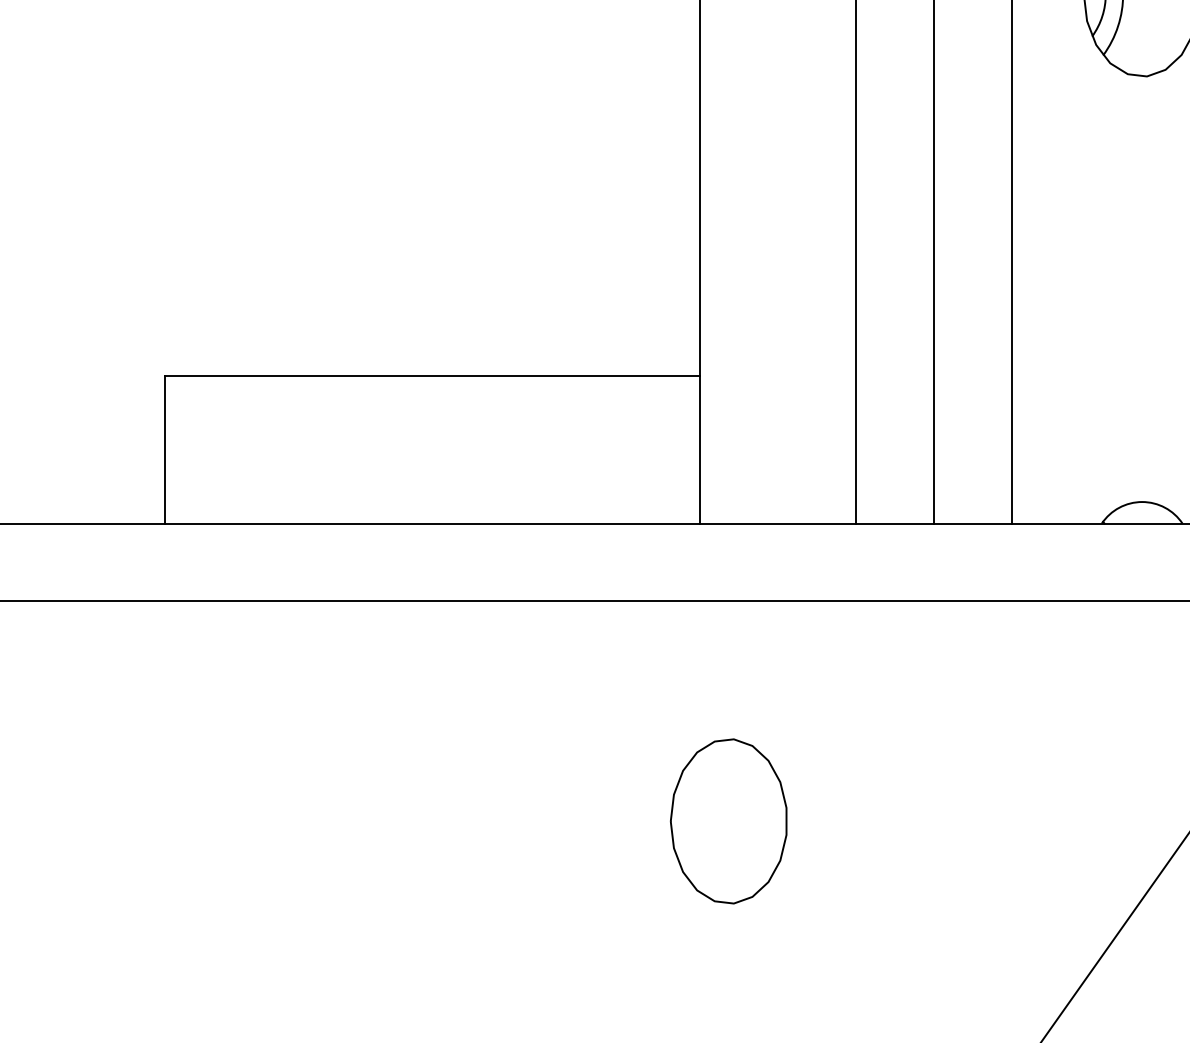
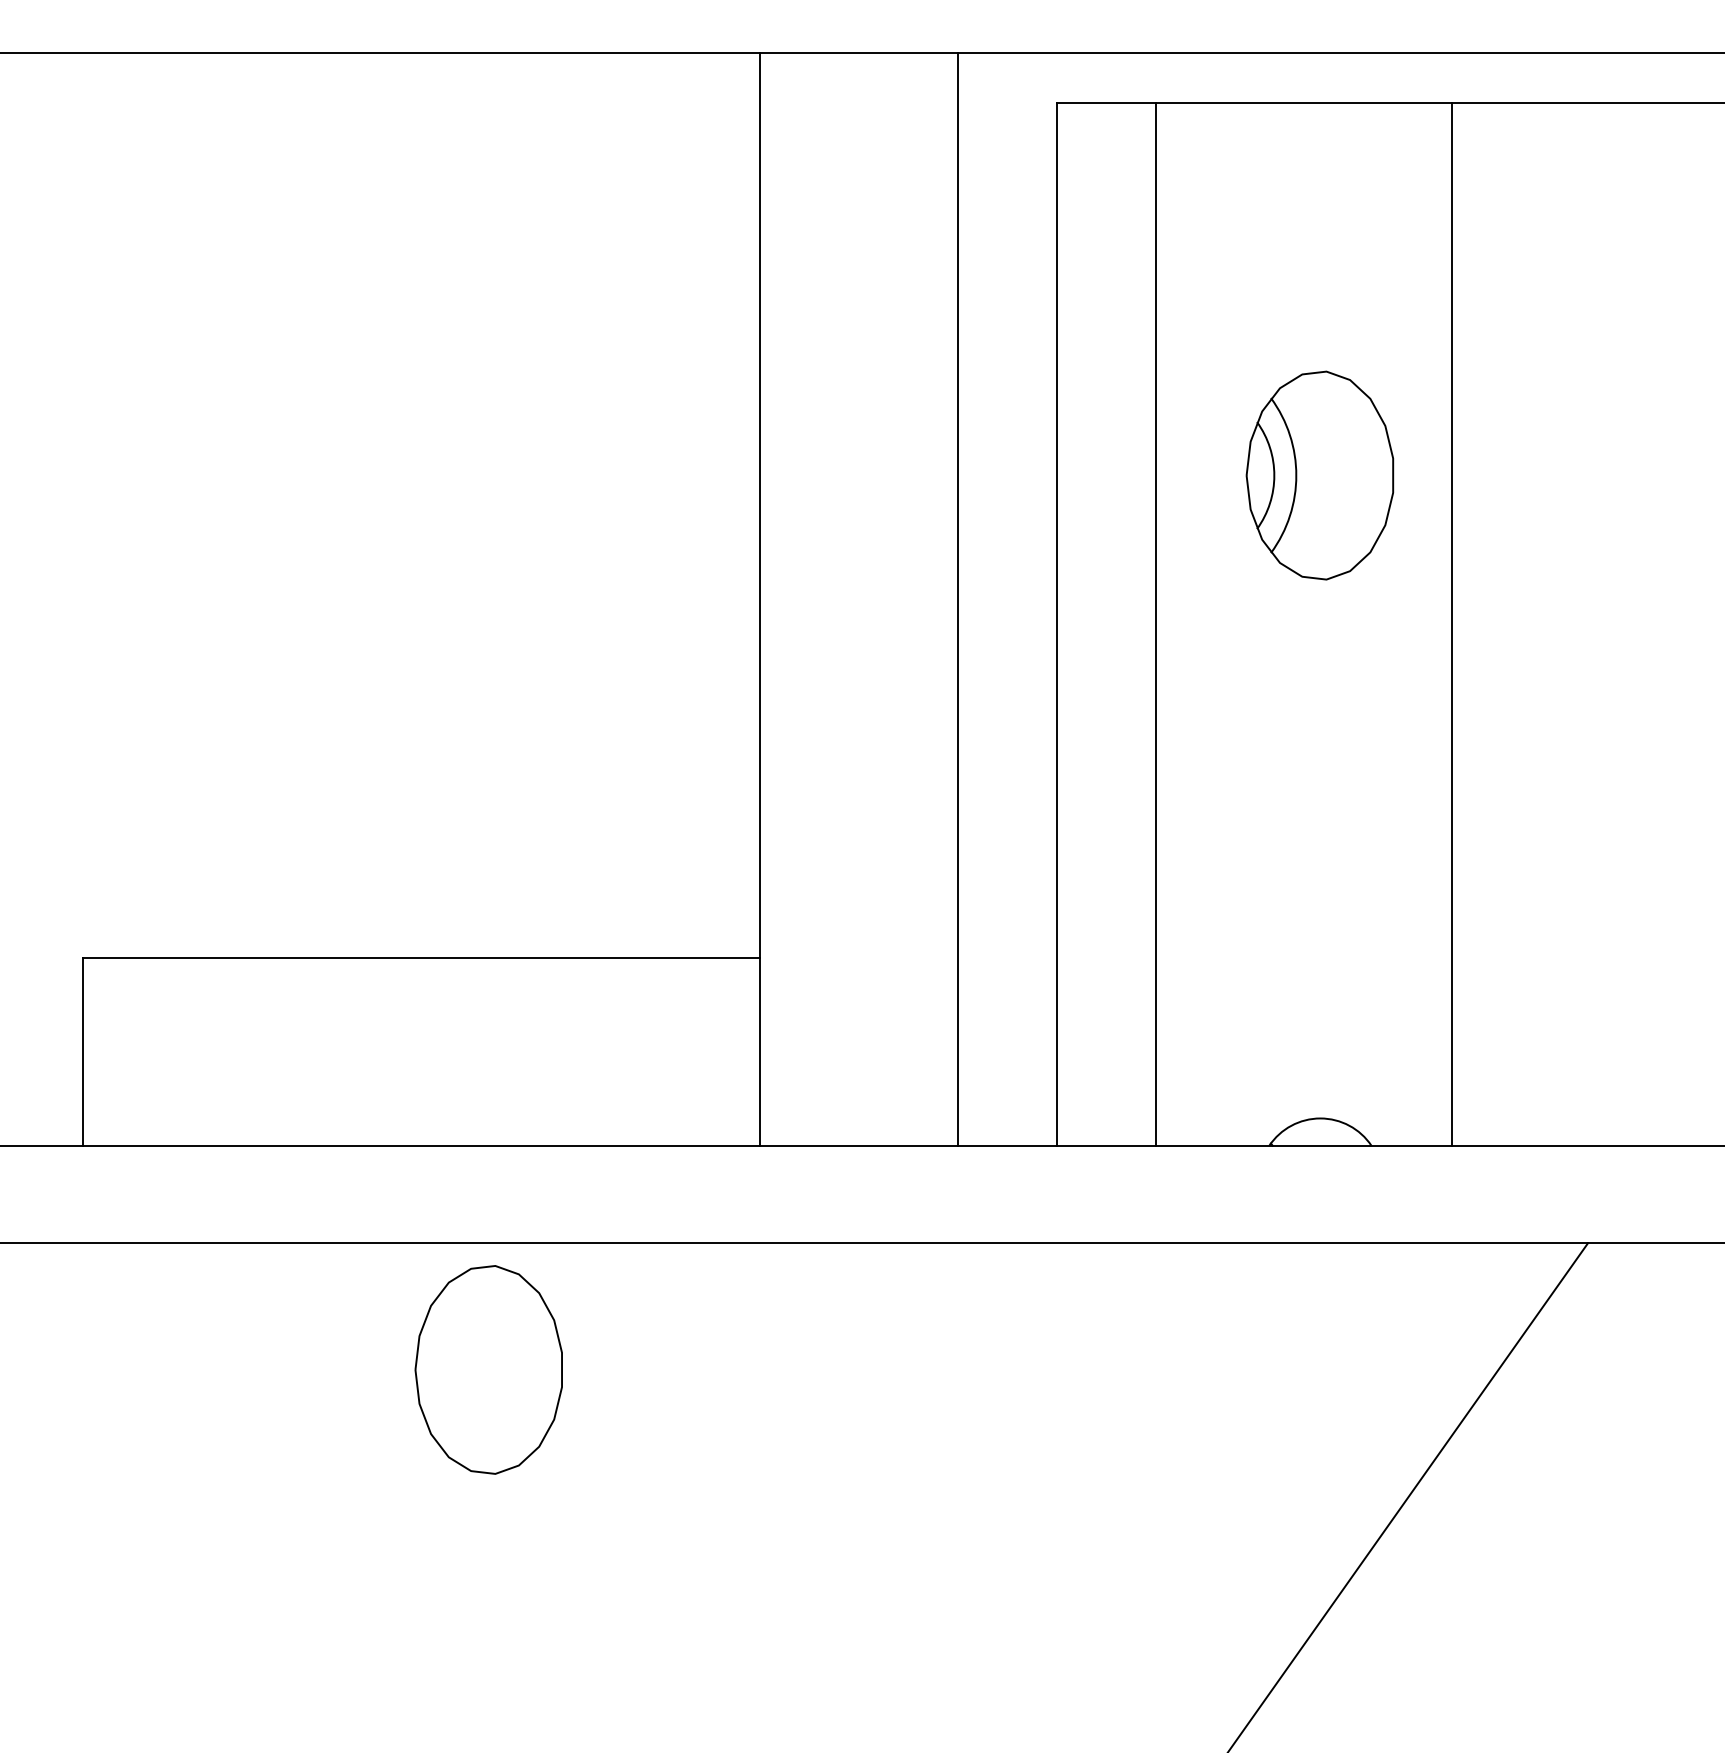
part: (728, 821) -> (488, 1369), moved

